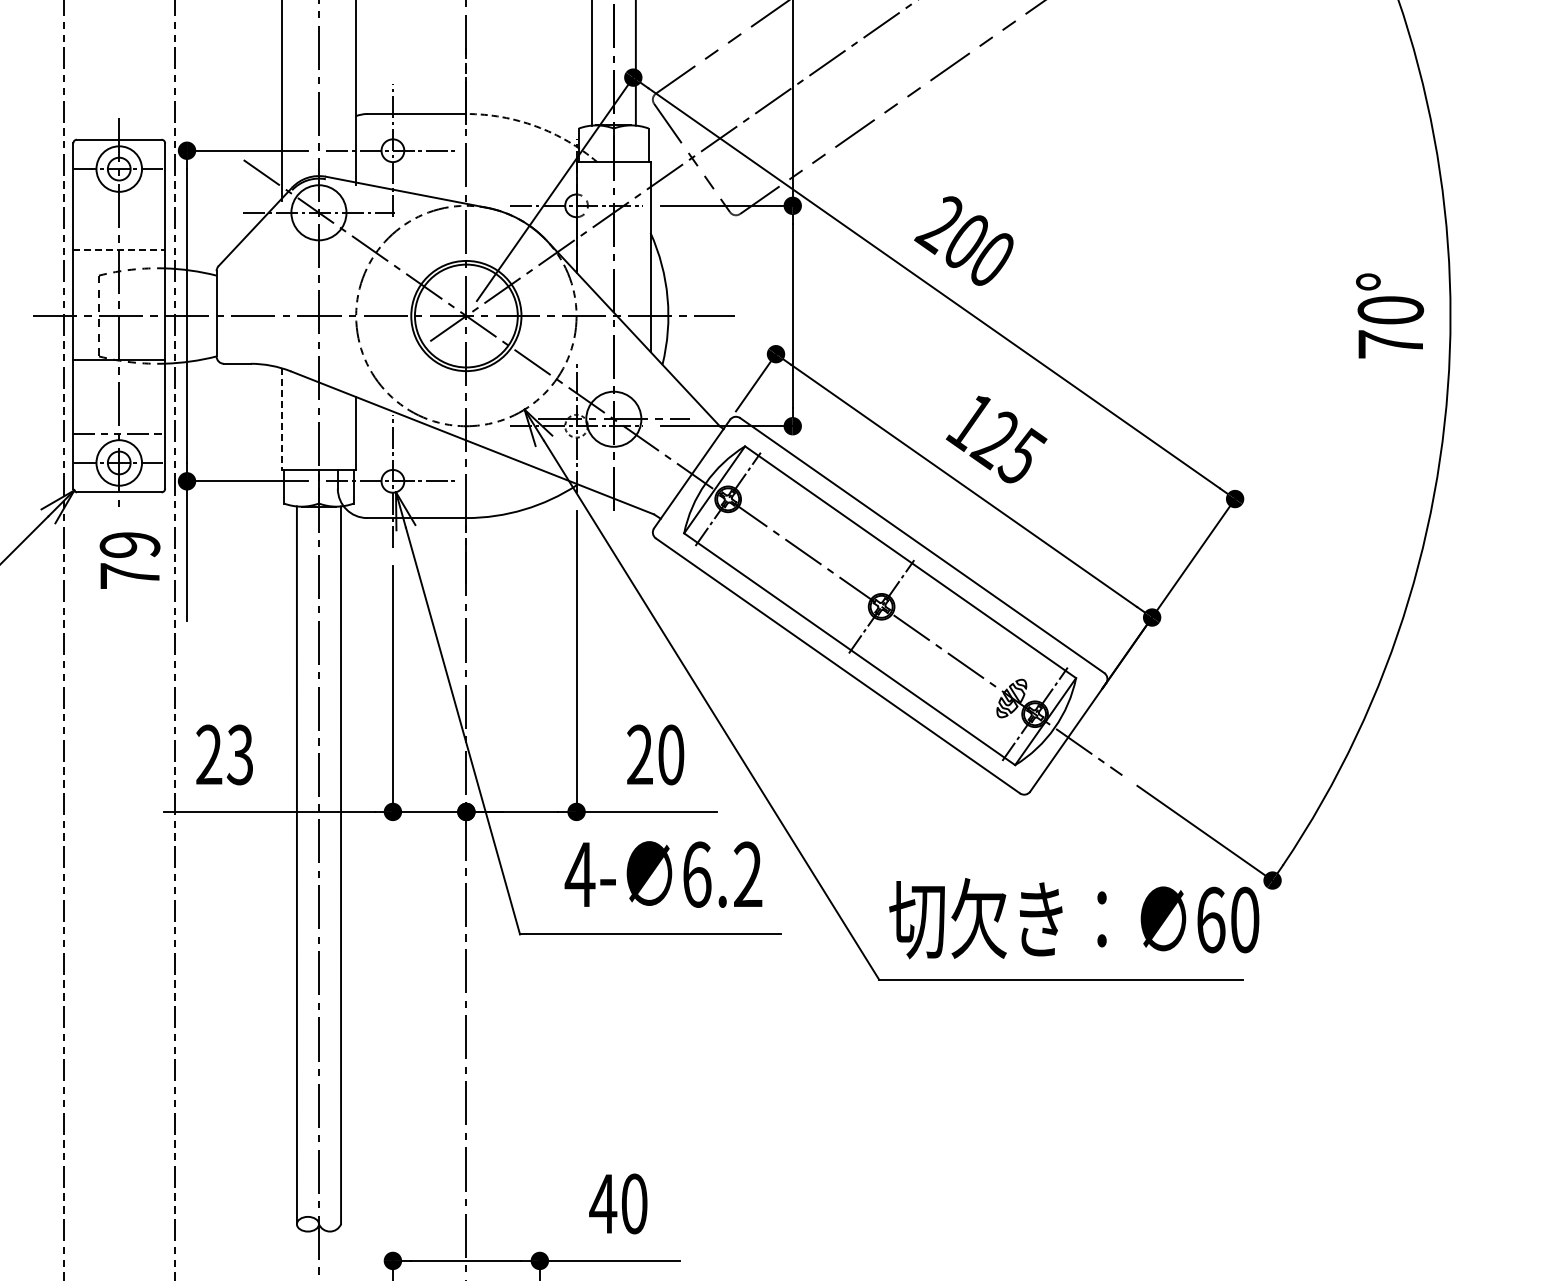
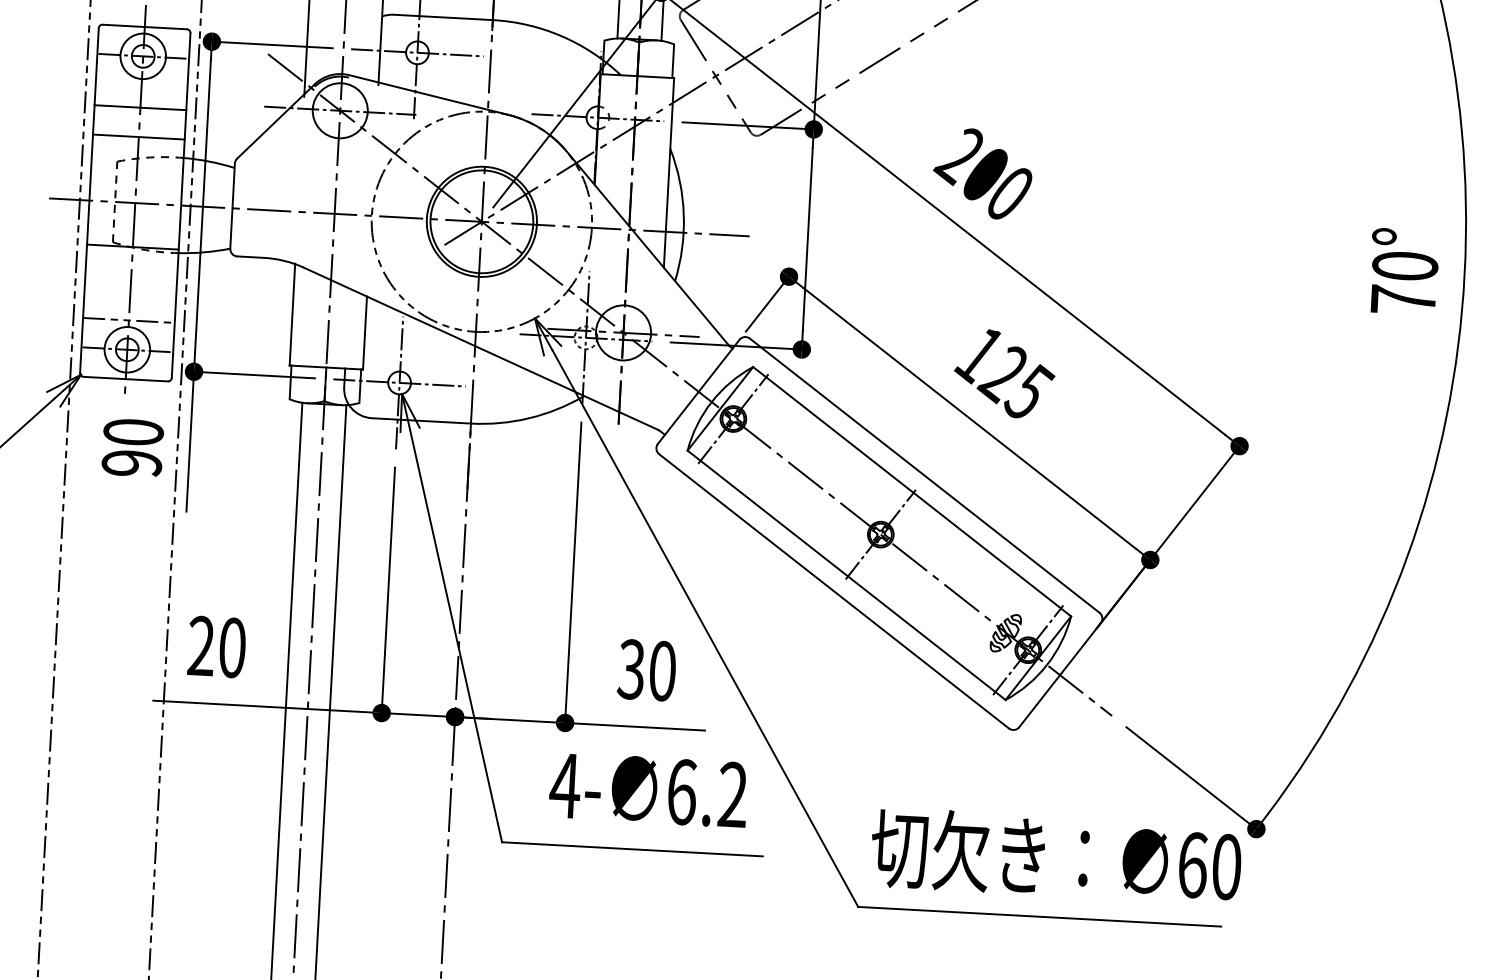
arc: (536, 126) -> (562, 36), dashed -> solid
line: (119, 220) -> (140, 107), added
line: (119, 249) -> (139, 136), dashed -> solid
line: (282, 419) -> (292, 315), dashed -> solid
text: (129, 560) -> (132, 447), 79 -> 90
text: (239, 754) -> (231, 647), 23 -> 20
text: (639, 755) -> (631, 670), 20 -> 30

